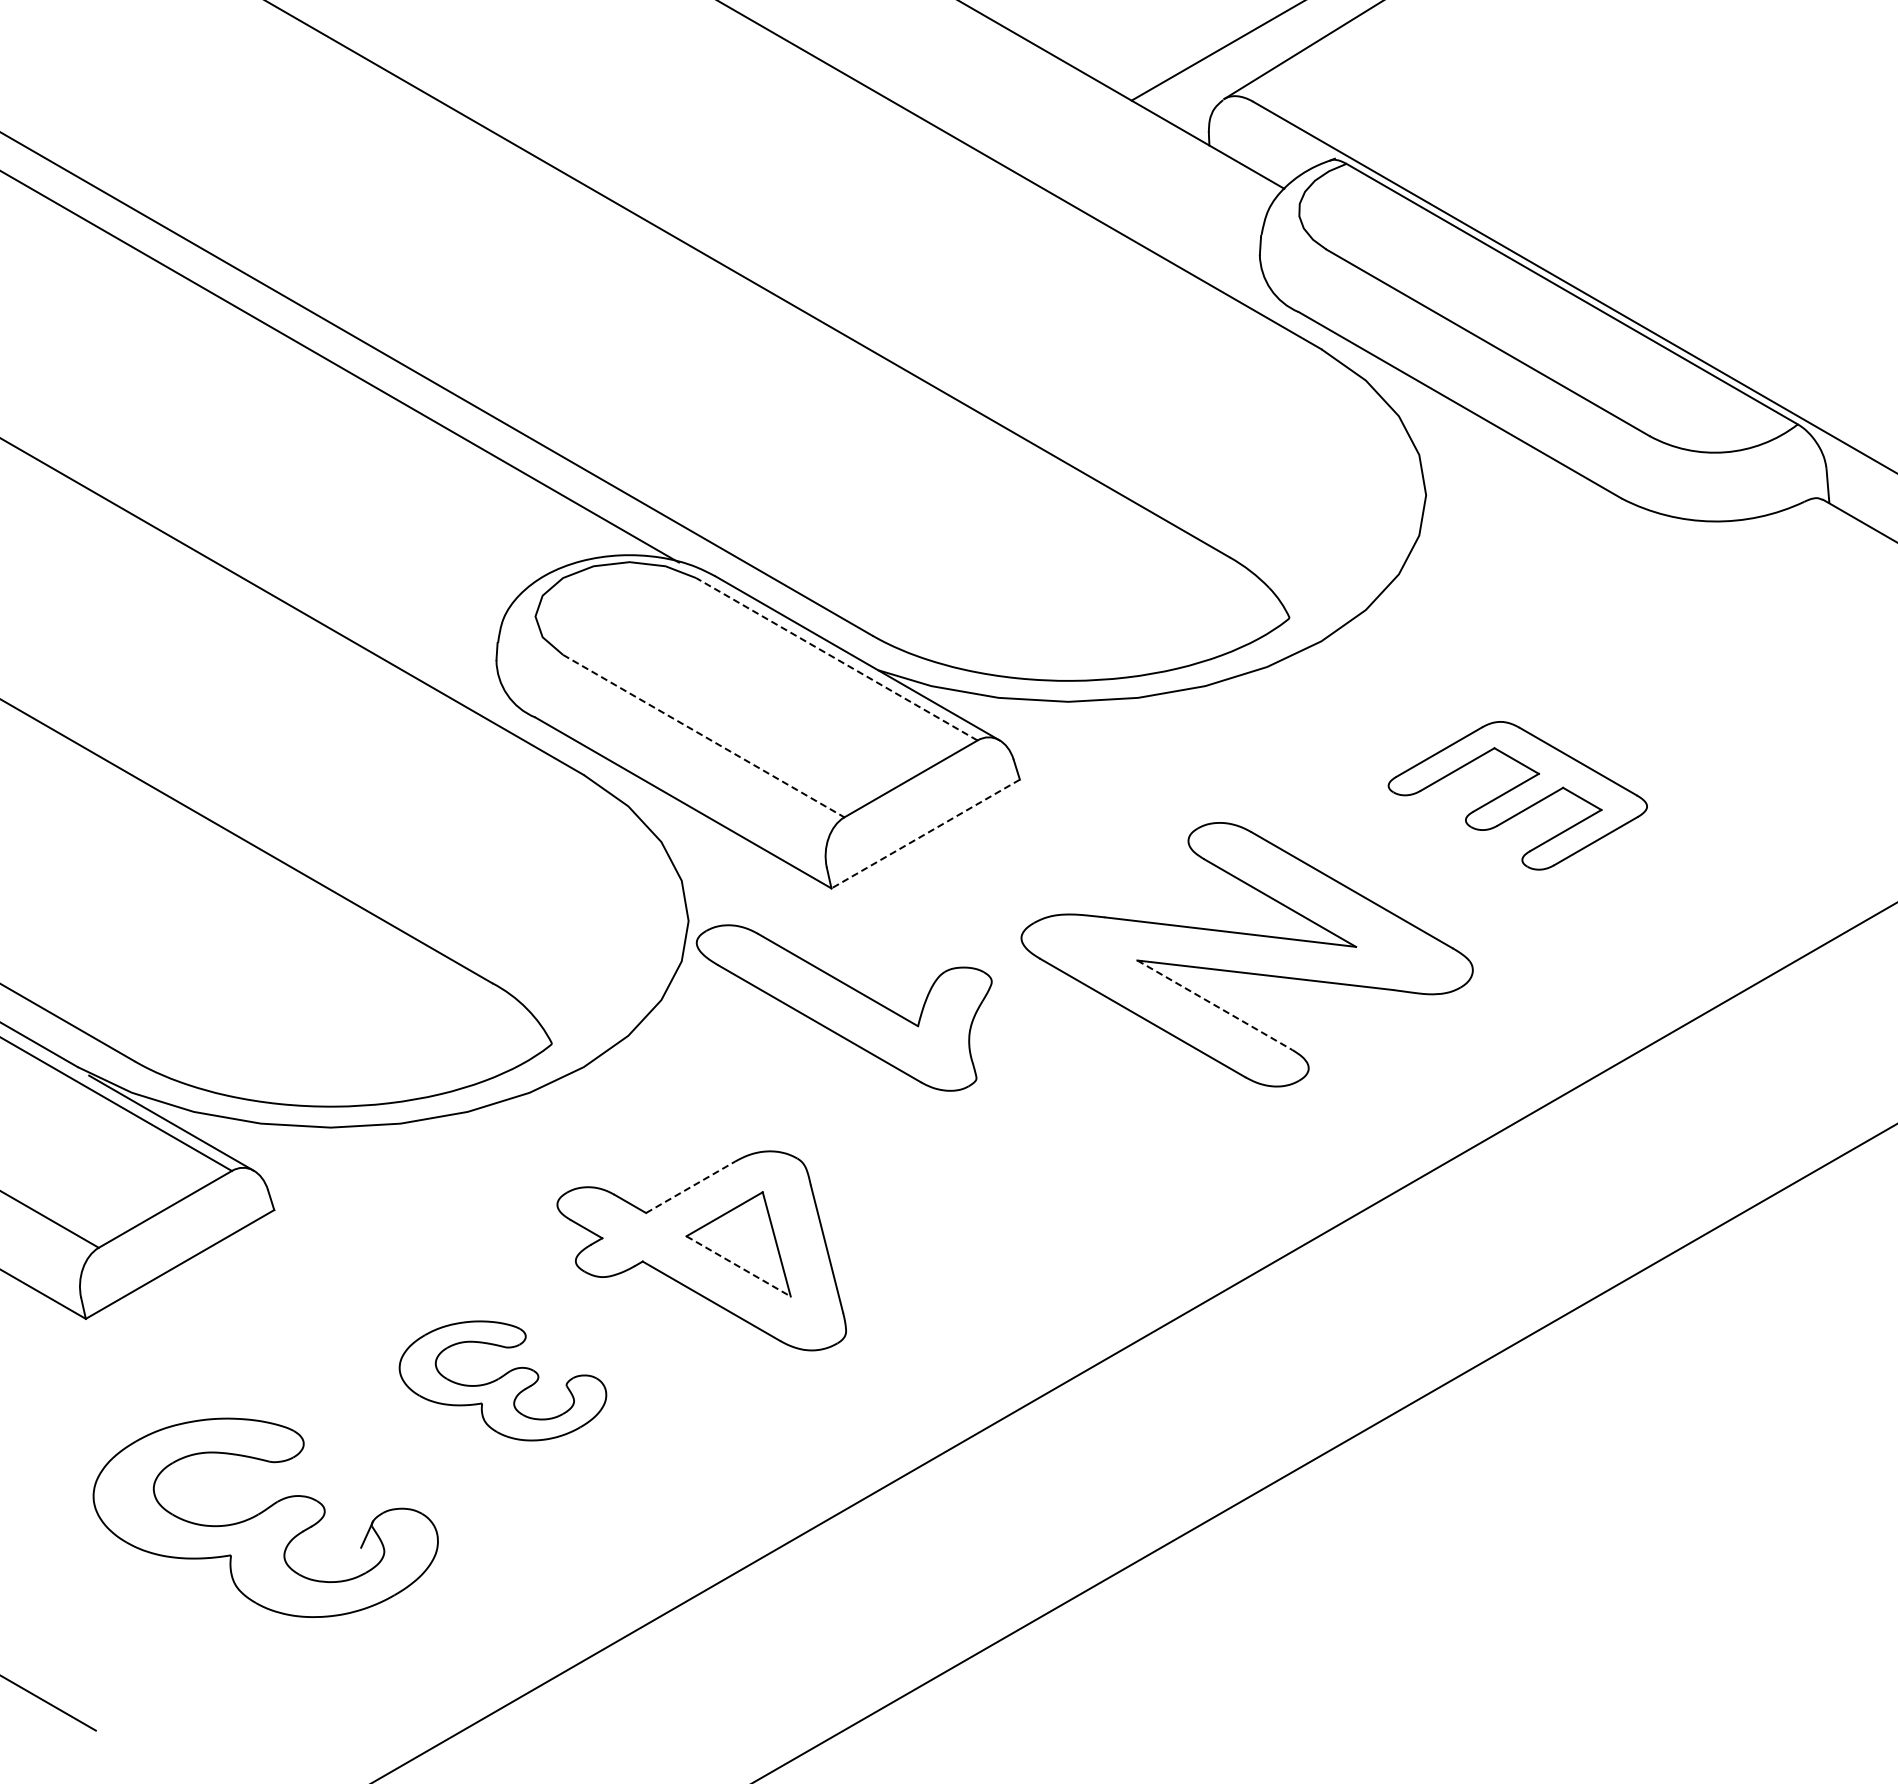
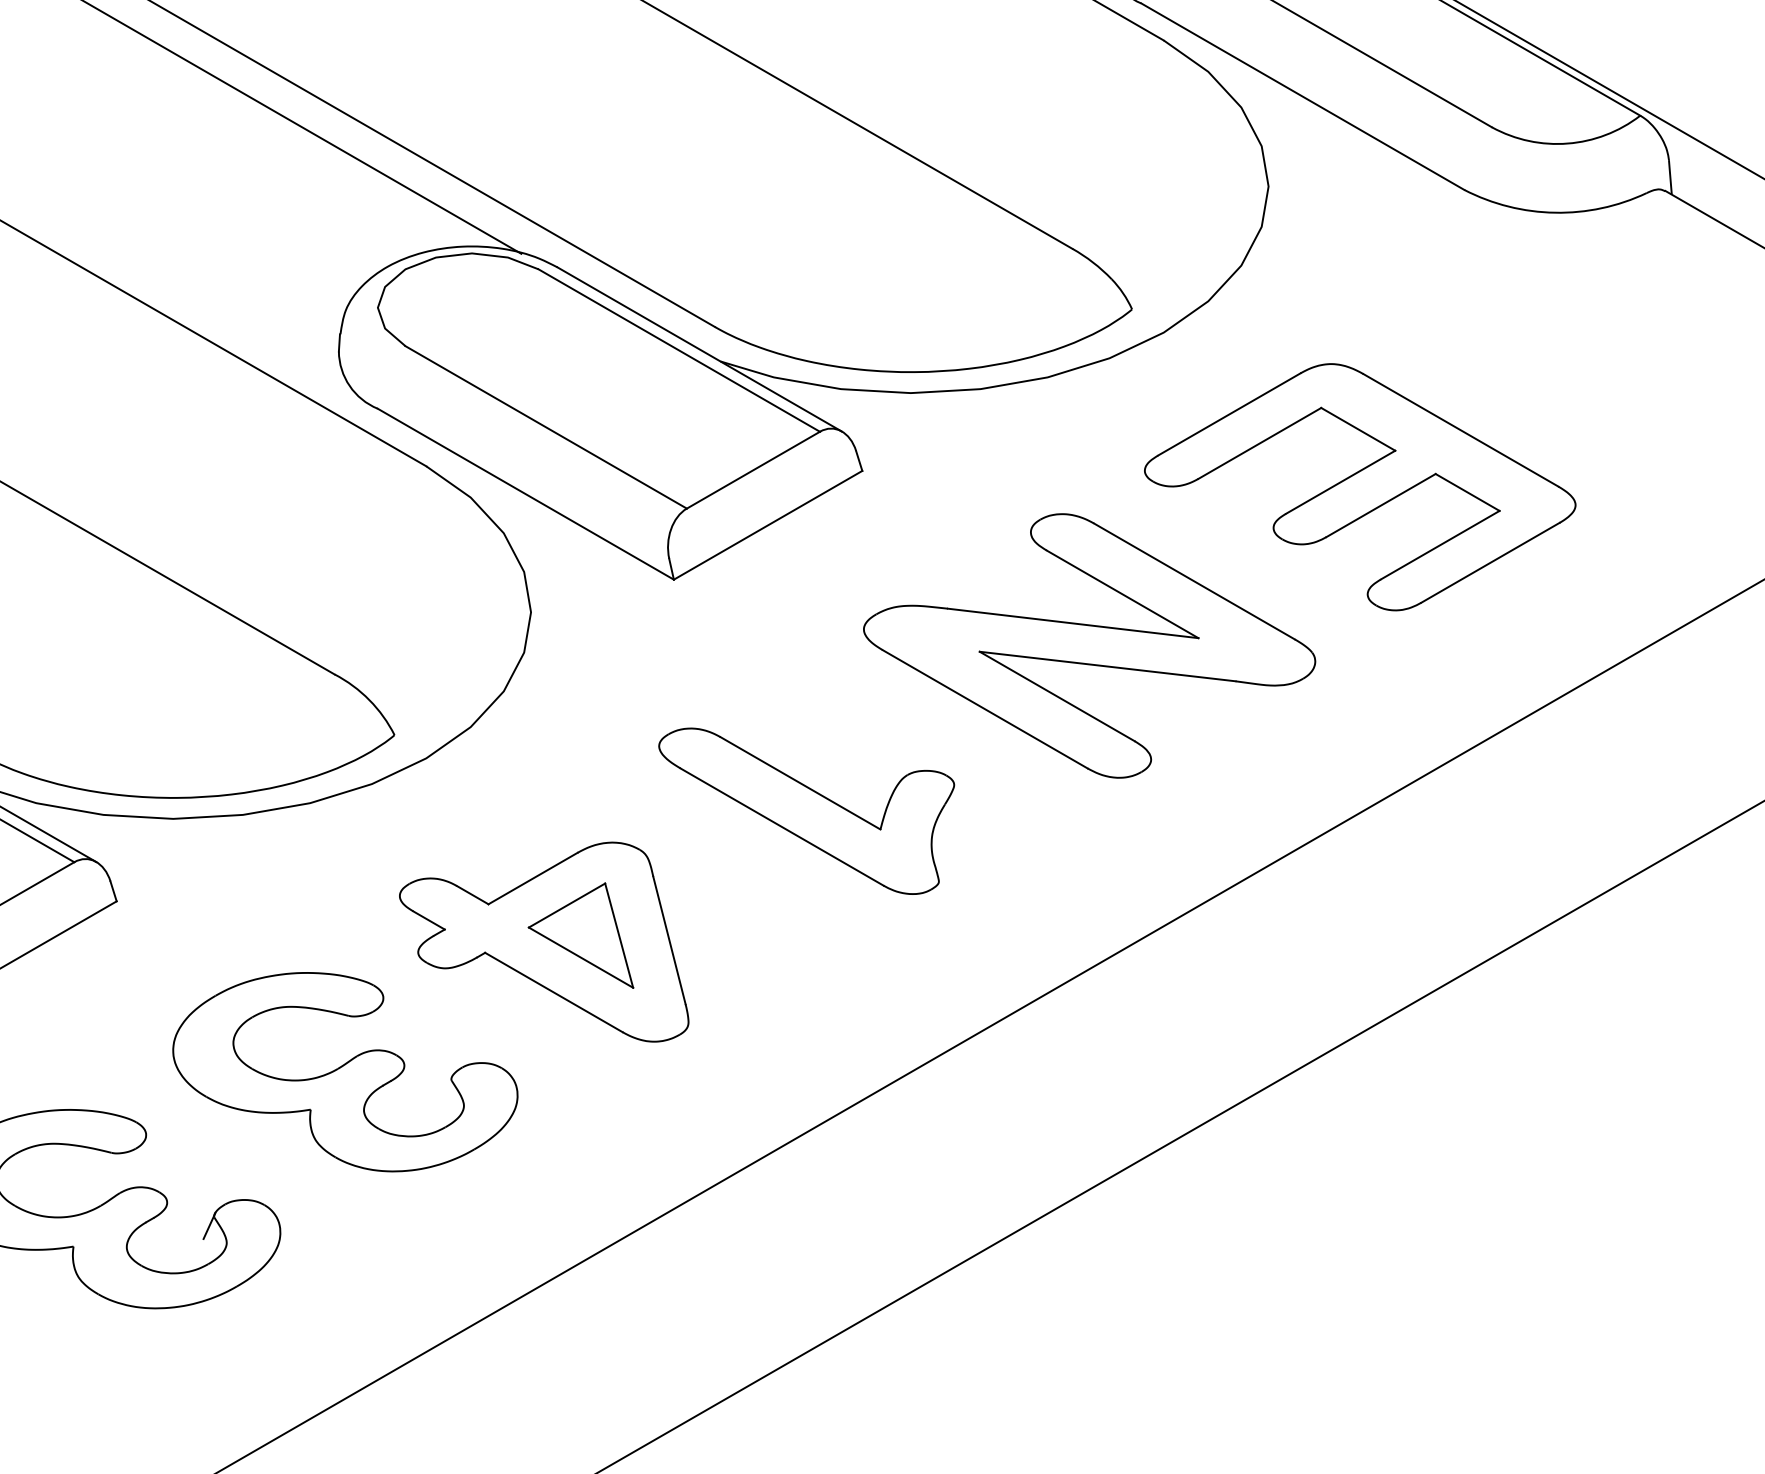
line: (836, 659) -> (678, 350), dashed -> solid
line: (704, 736) -> (546, 427), dashed -> solid
part: (1517, 795) -> (1359, 486), size x1.67
line: (925, 834) -> (767, 525), dashed -> solid
line: (1215, 1005) -> (1057, 696), dashed -> solid
part: (843, 1007) -> (805, 810), moved
line: (691, 1187) -> (533, 878), dashed -> solid
line: (739, 1266) -> (581, 957), dashed -> solid
part: (502, 1380) -> (344, 1071), size x1.67

